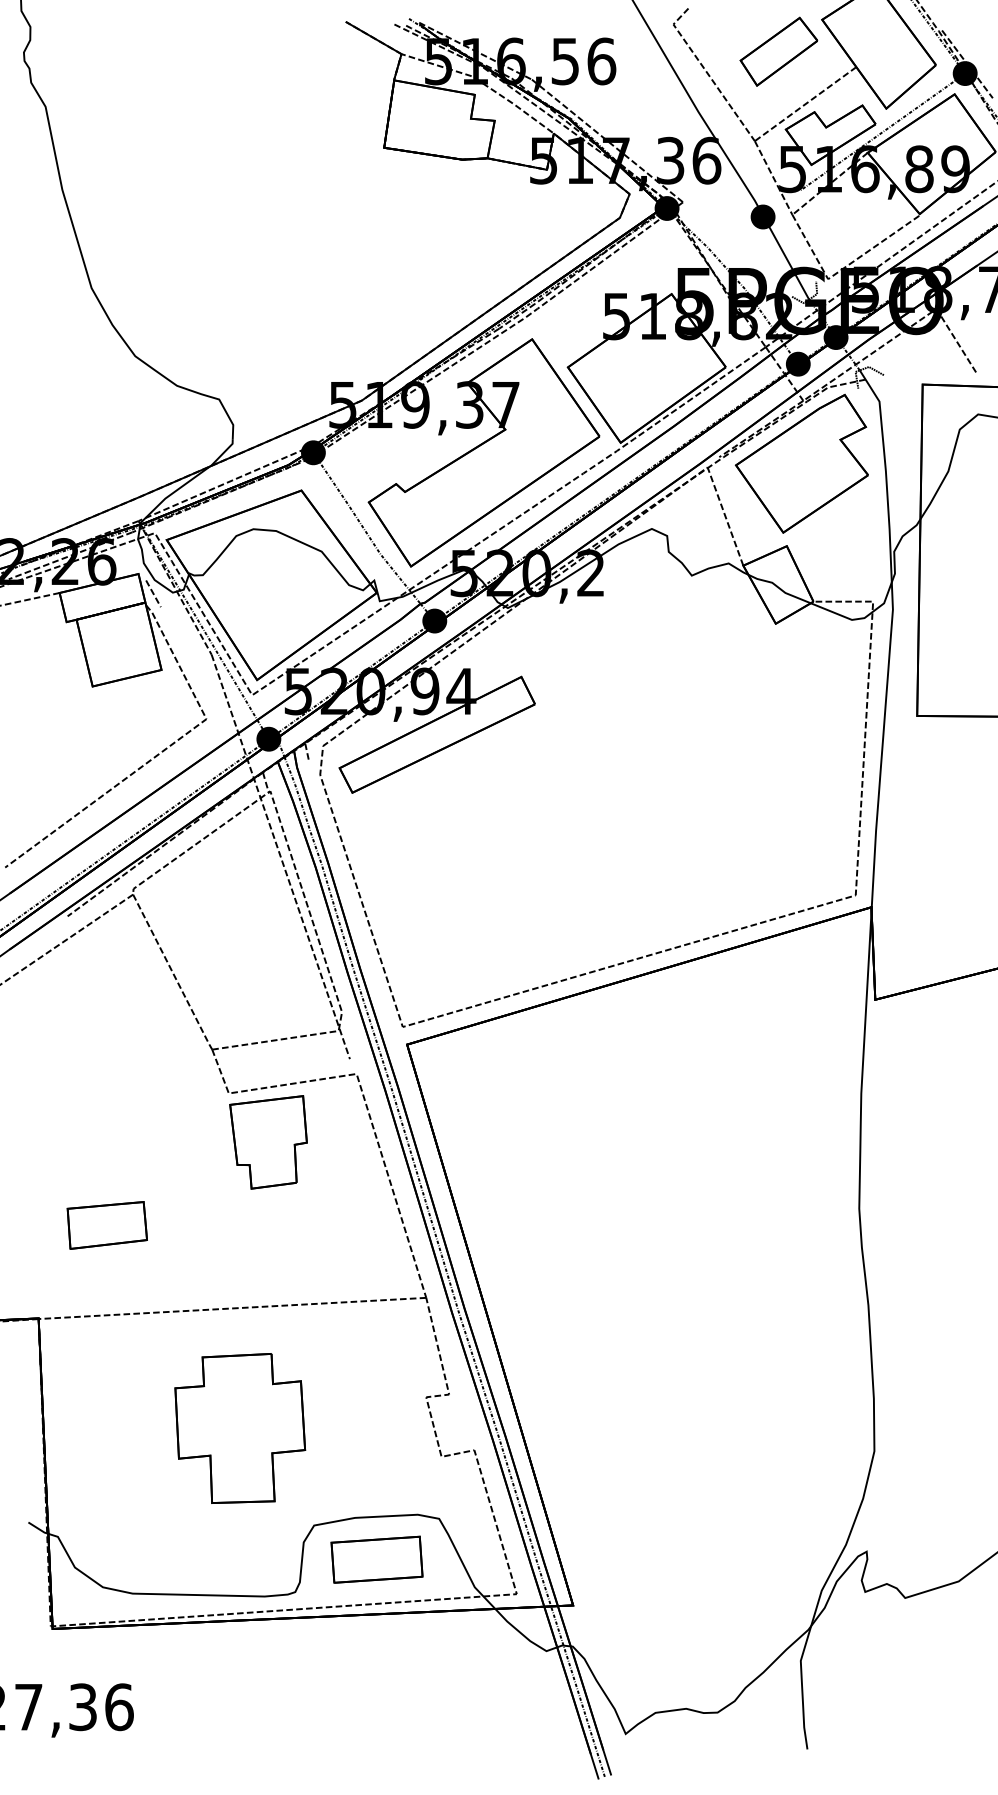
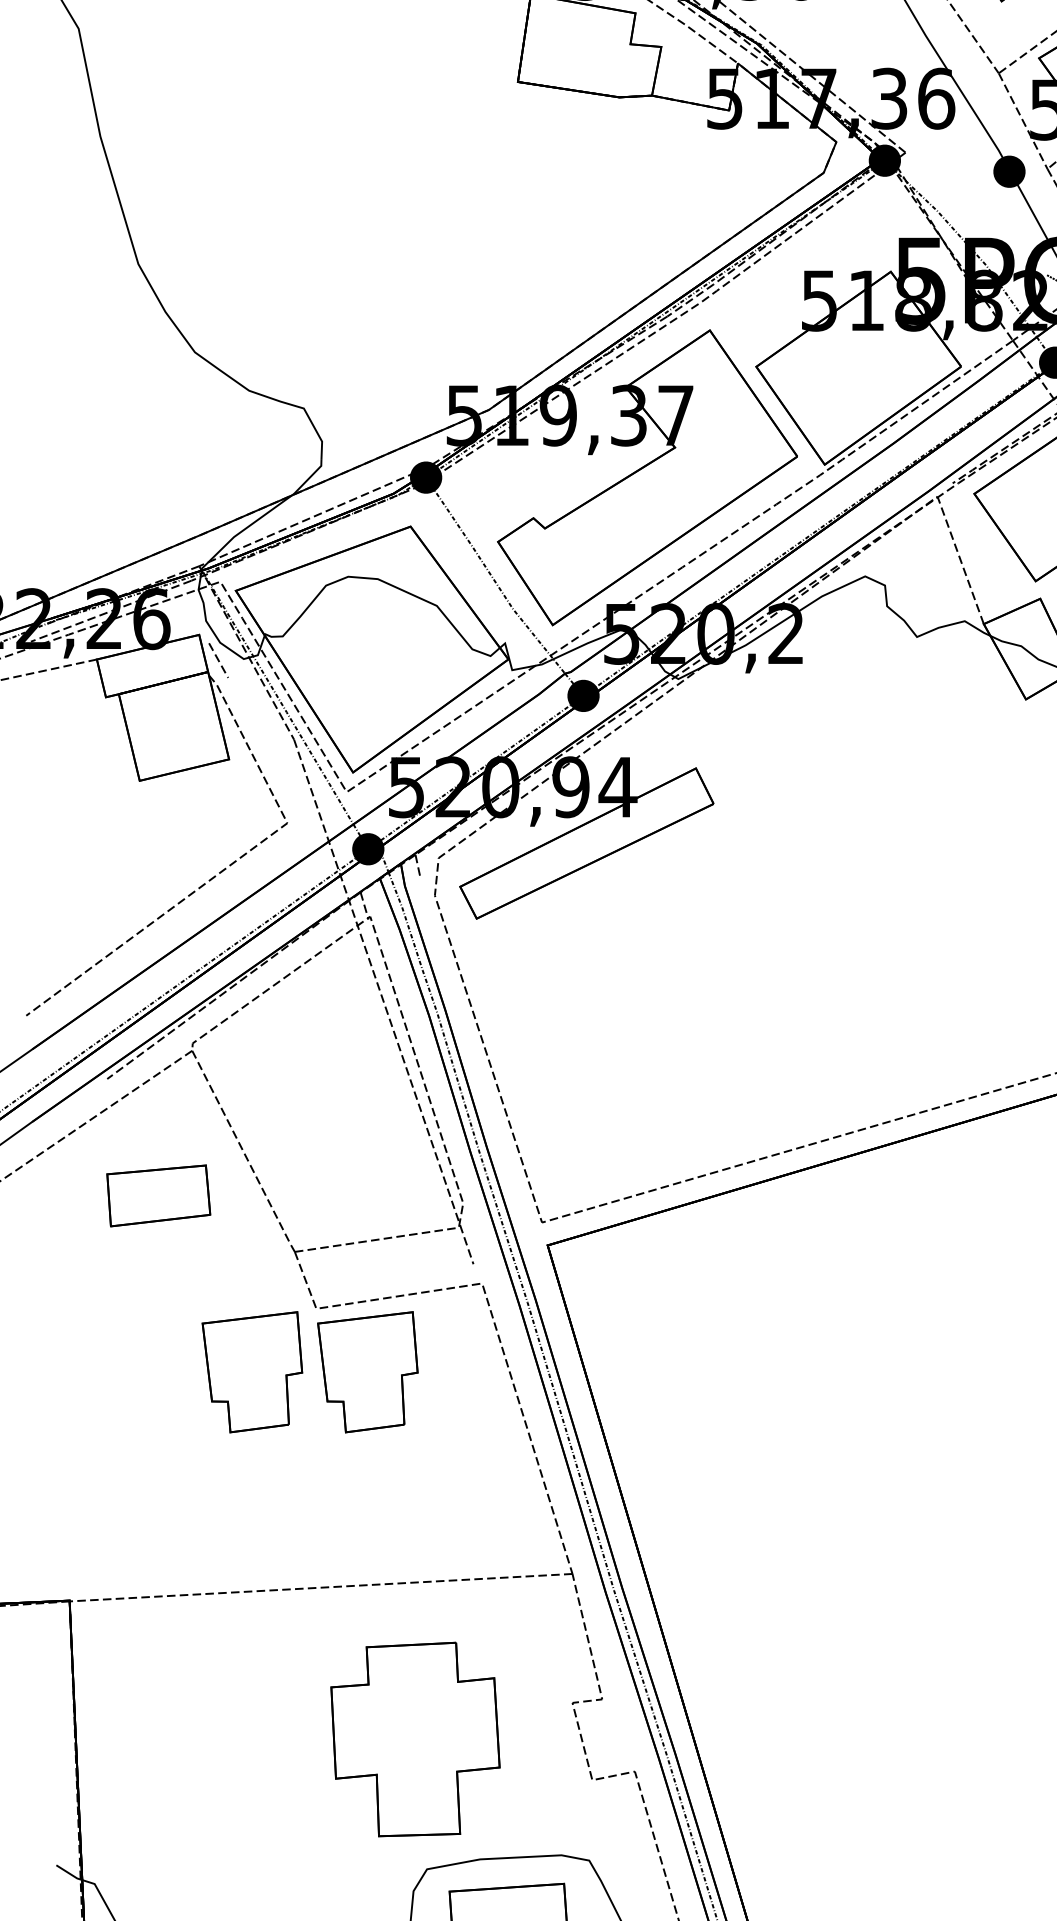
part: (179, 1142) -> (252, 1372), added
part: (106, 1225) -> (157, 1195), moved
part: (240, 1428) -> (415, 1739), moved

